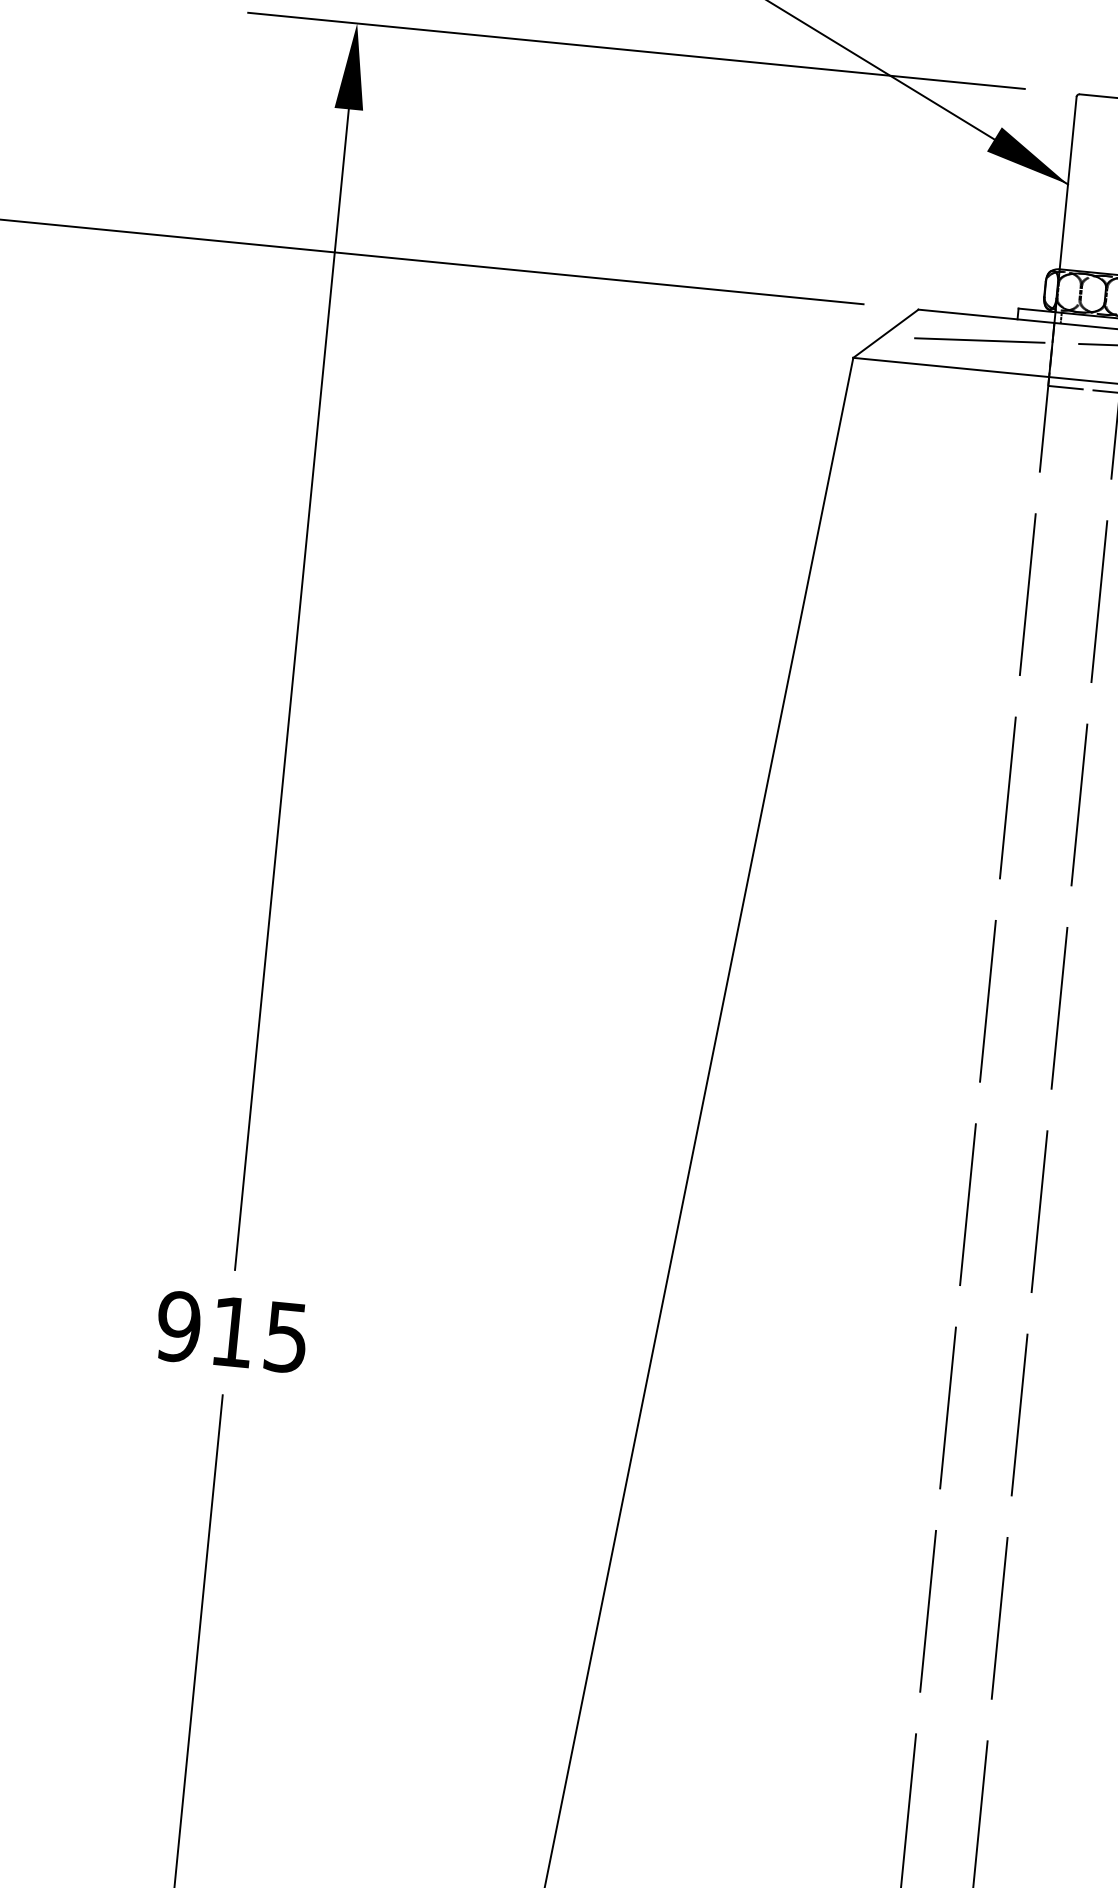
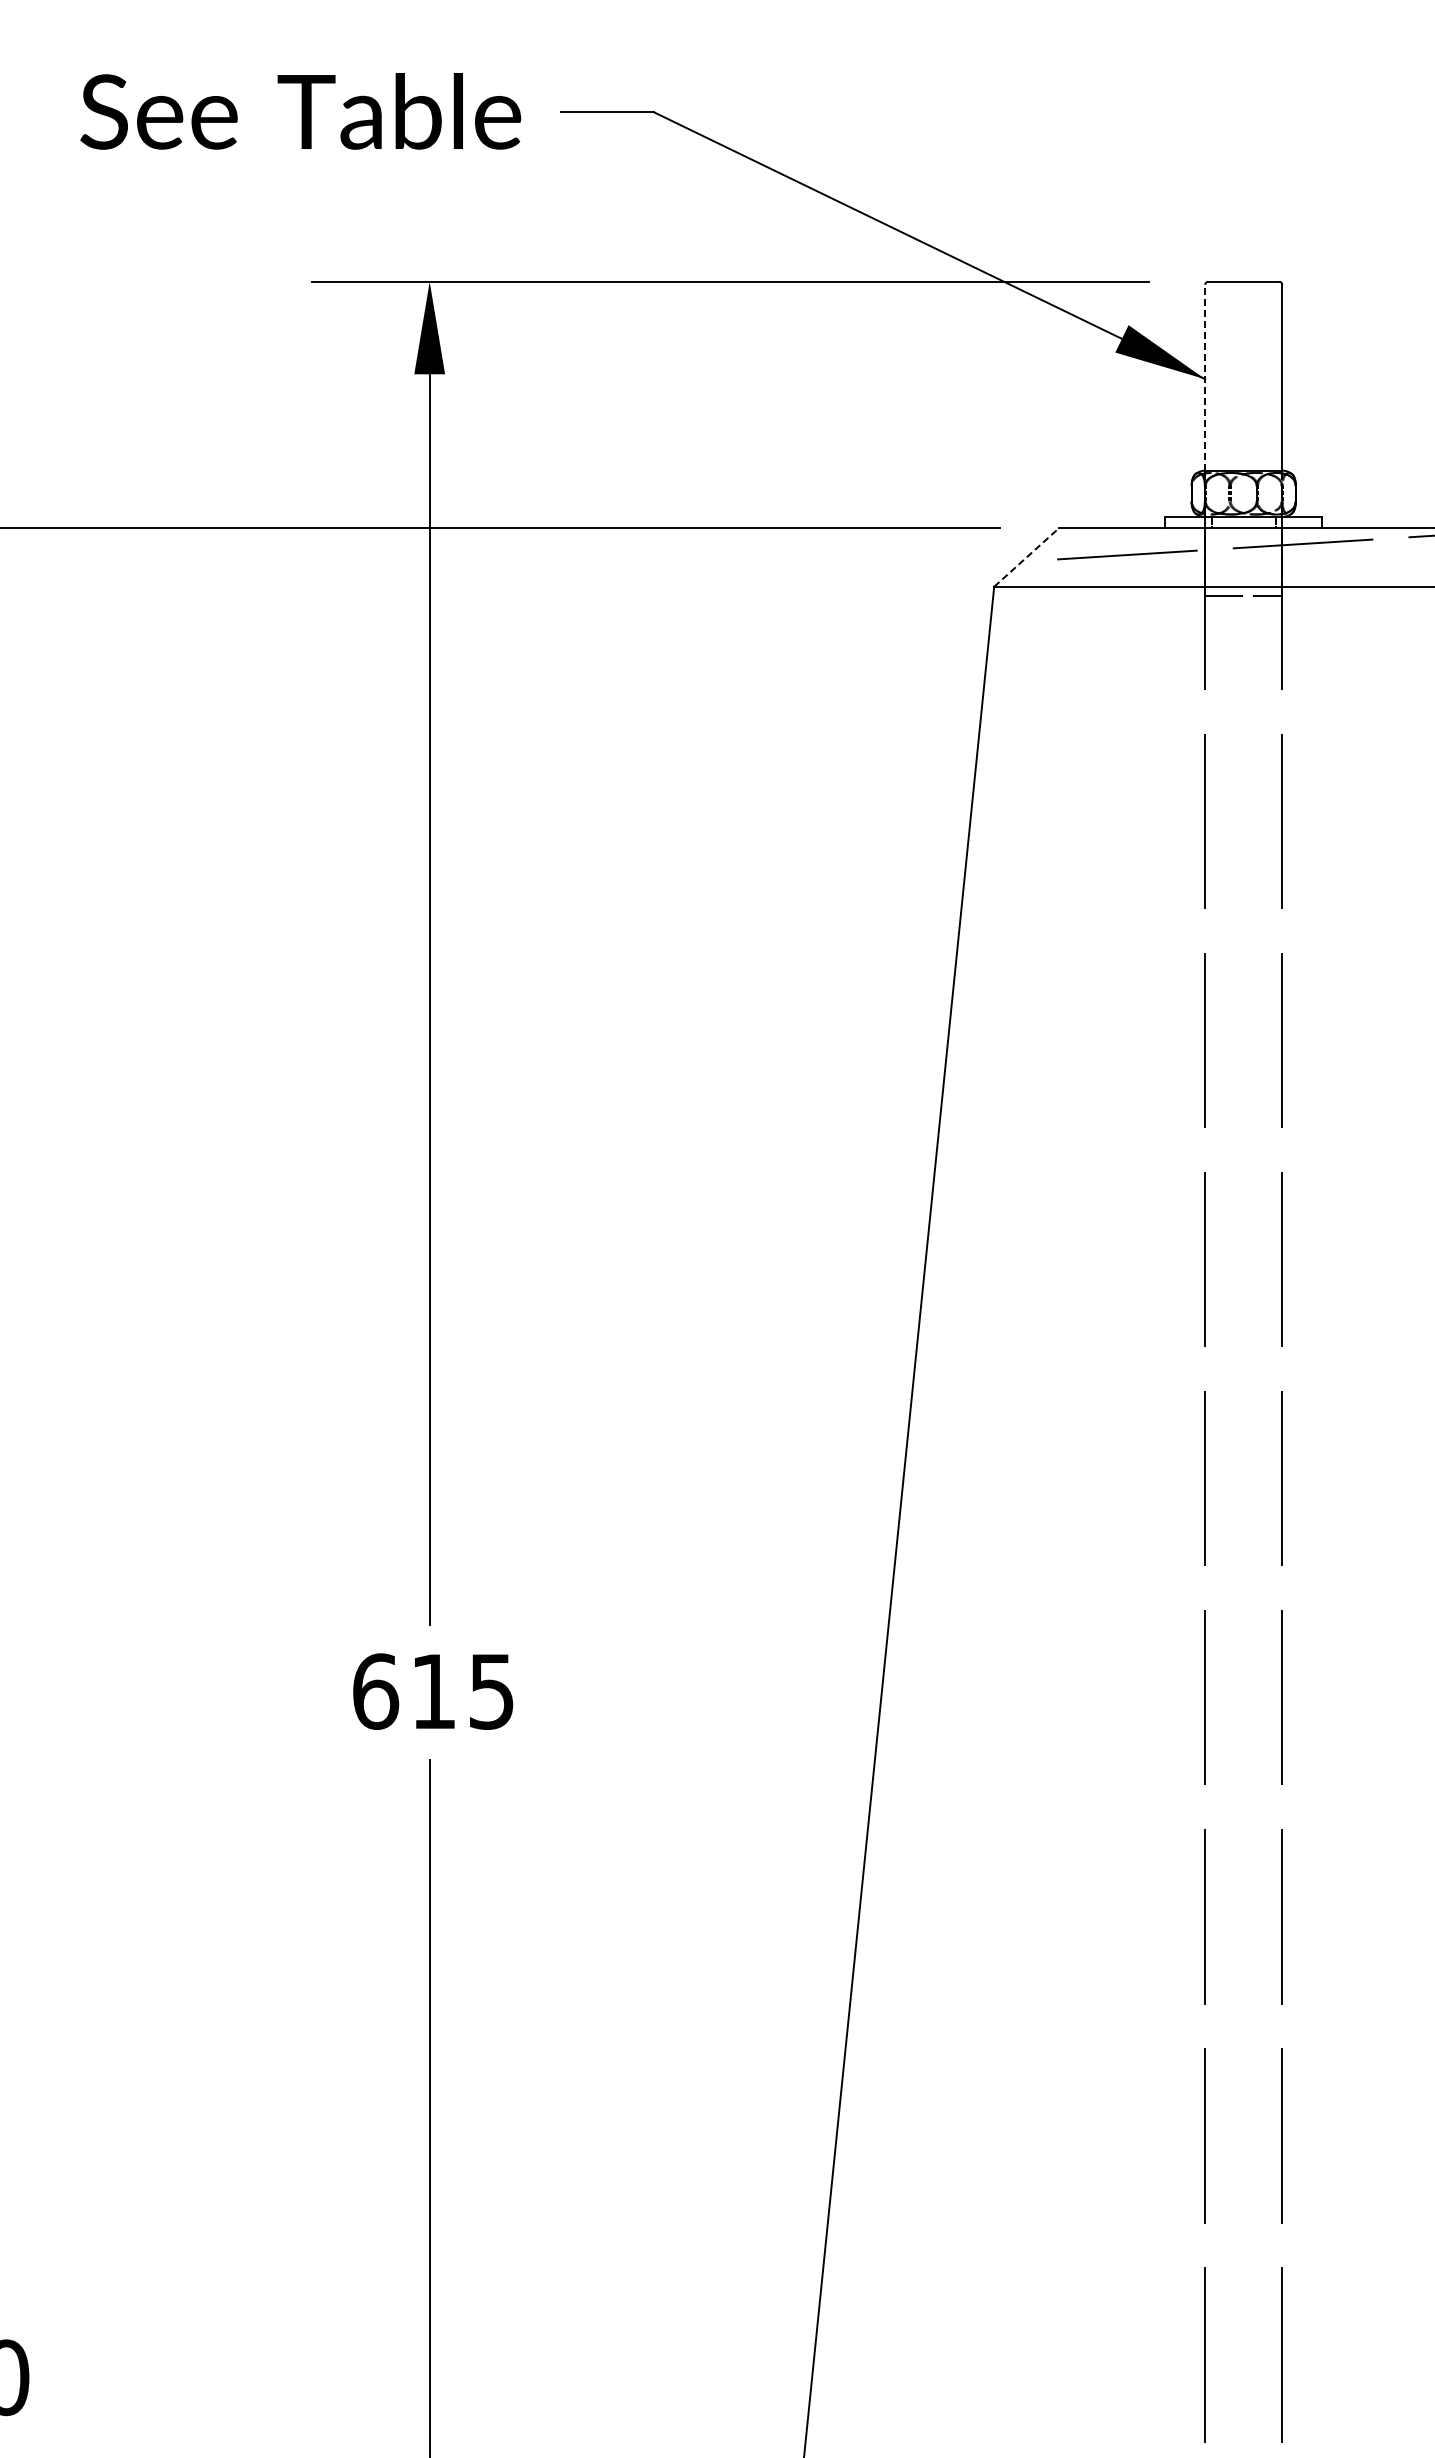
line: (1068, 182) -> (1205, 377), solid -> dashed
line: (885, 333) -> (1026, 557), solid -> dashed
text: (178, 1326) -> (375, 1691), 915 -> 615

